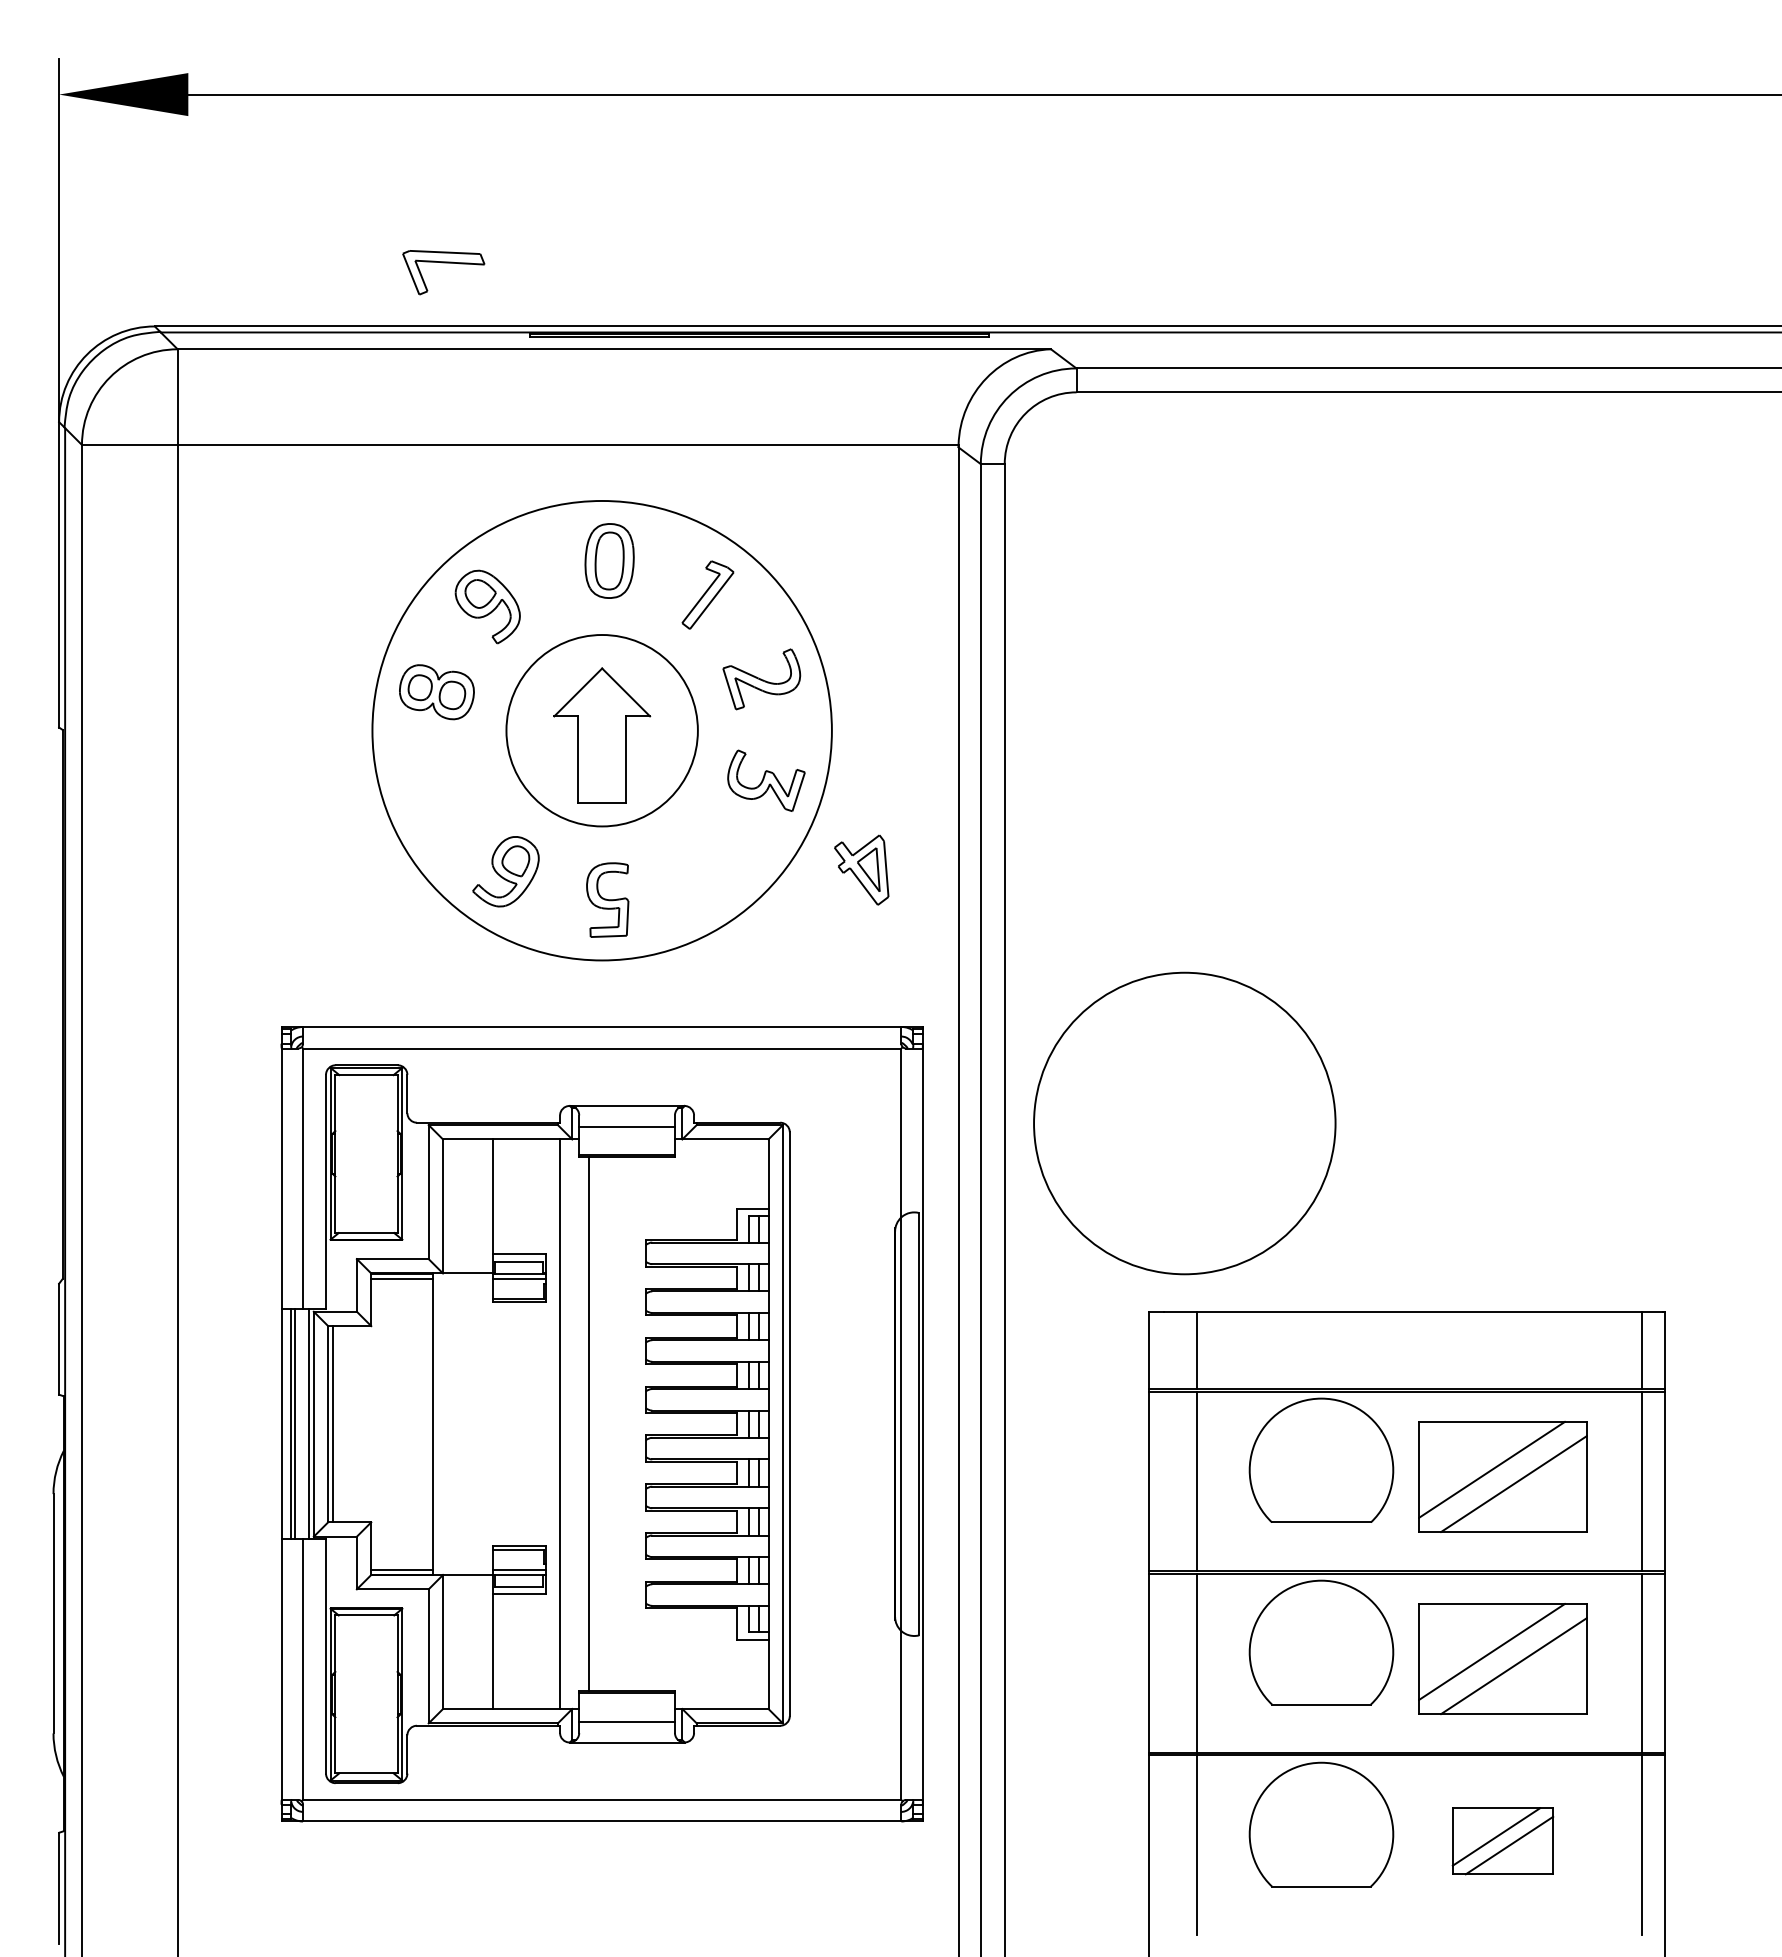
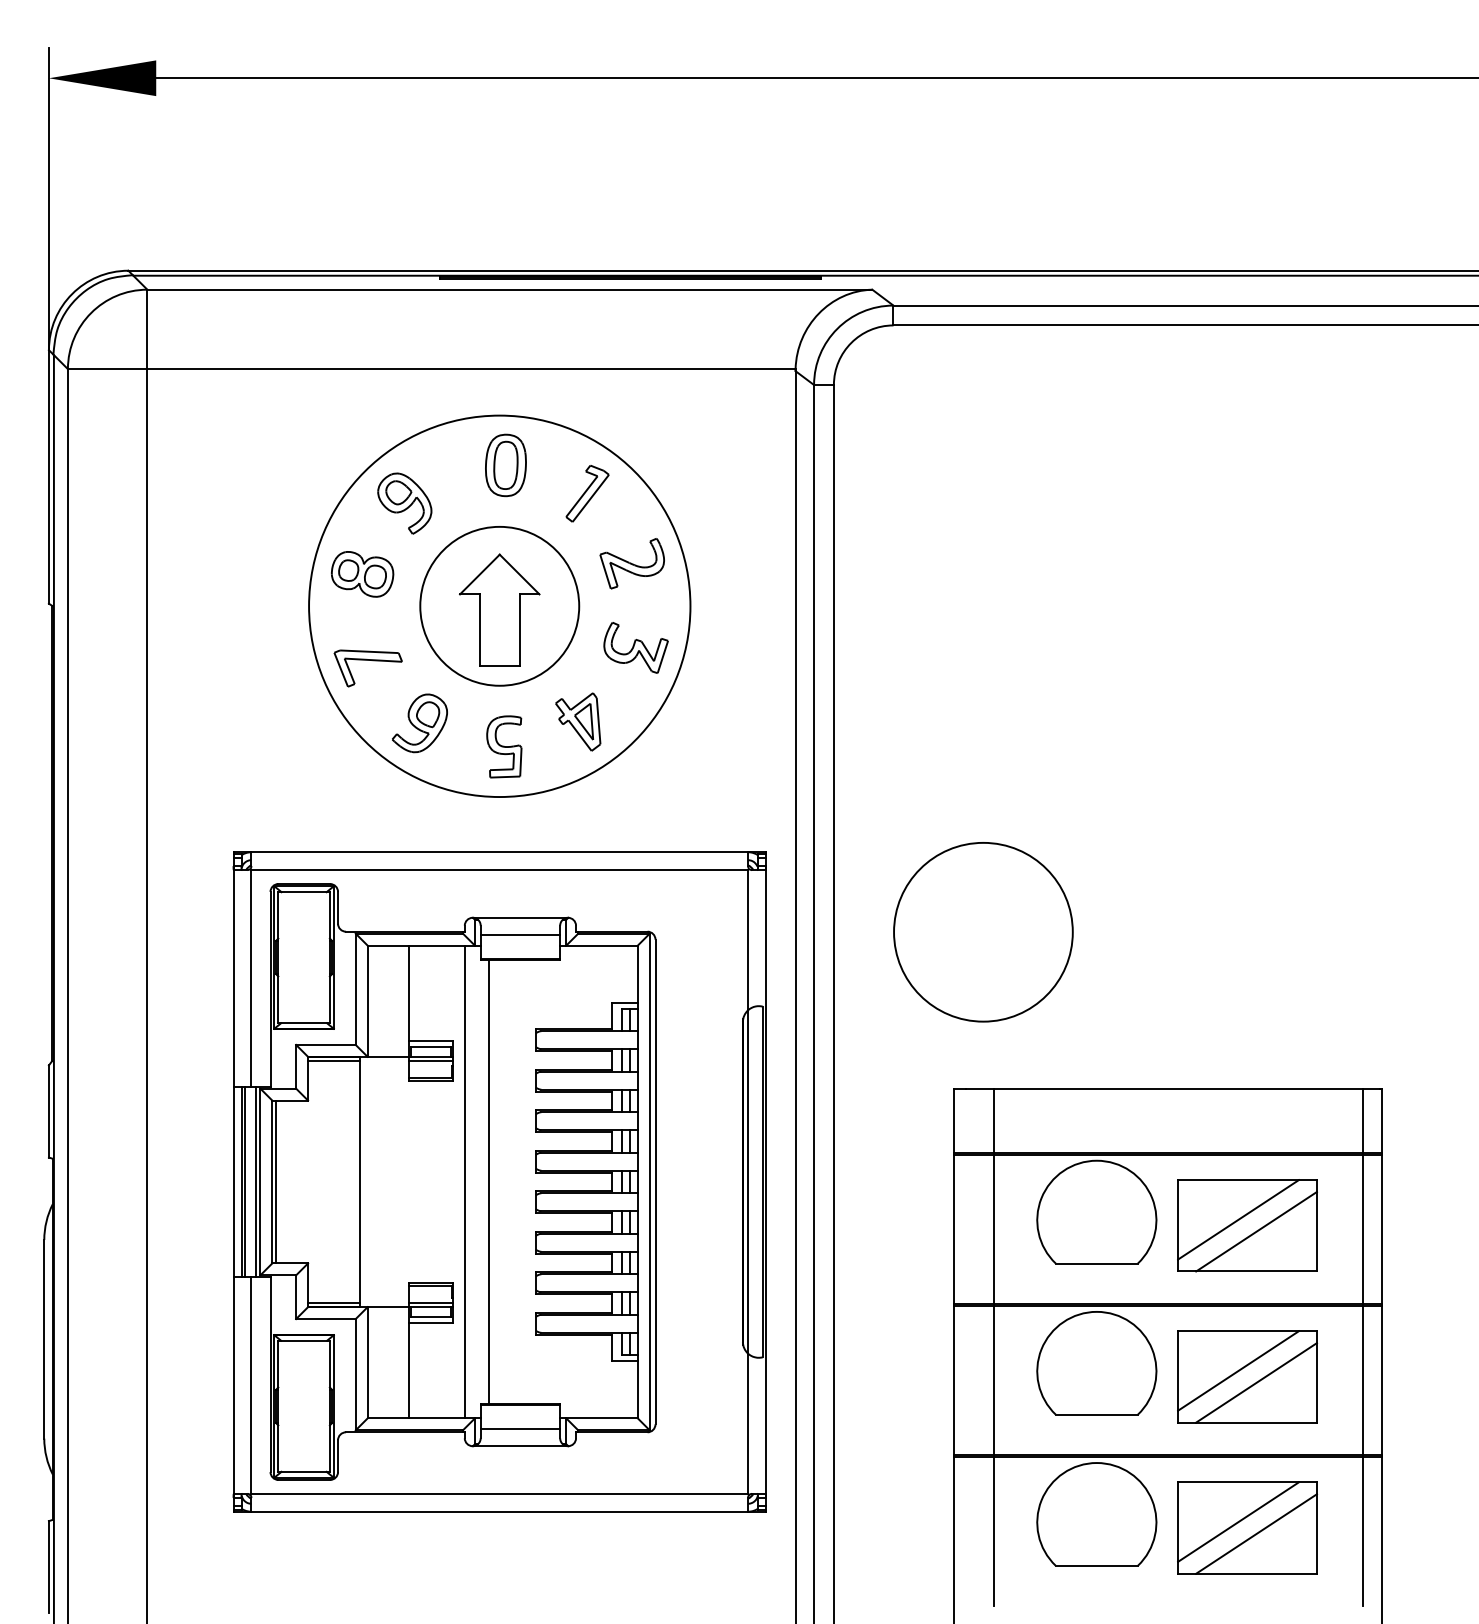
part: (443, 263) -> (368, 660), moved
part: (861, 869) -> (578, 721), moved
circle: (1184, 1122) -> (983, 931), size x0.71
part: (1502, 1841) -> (1247, 1528), size x1.67

